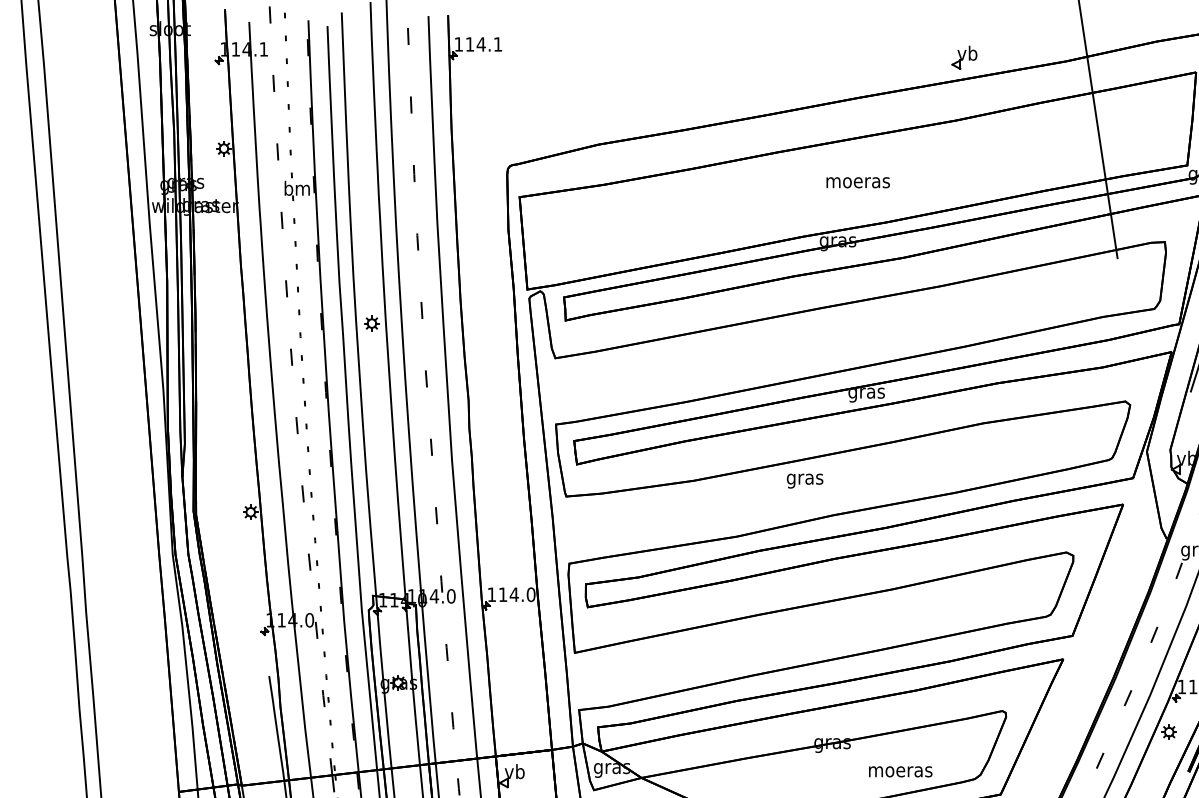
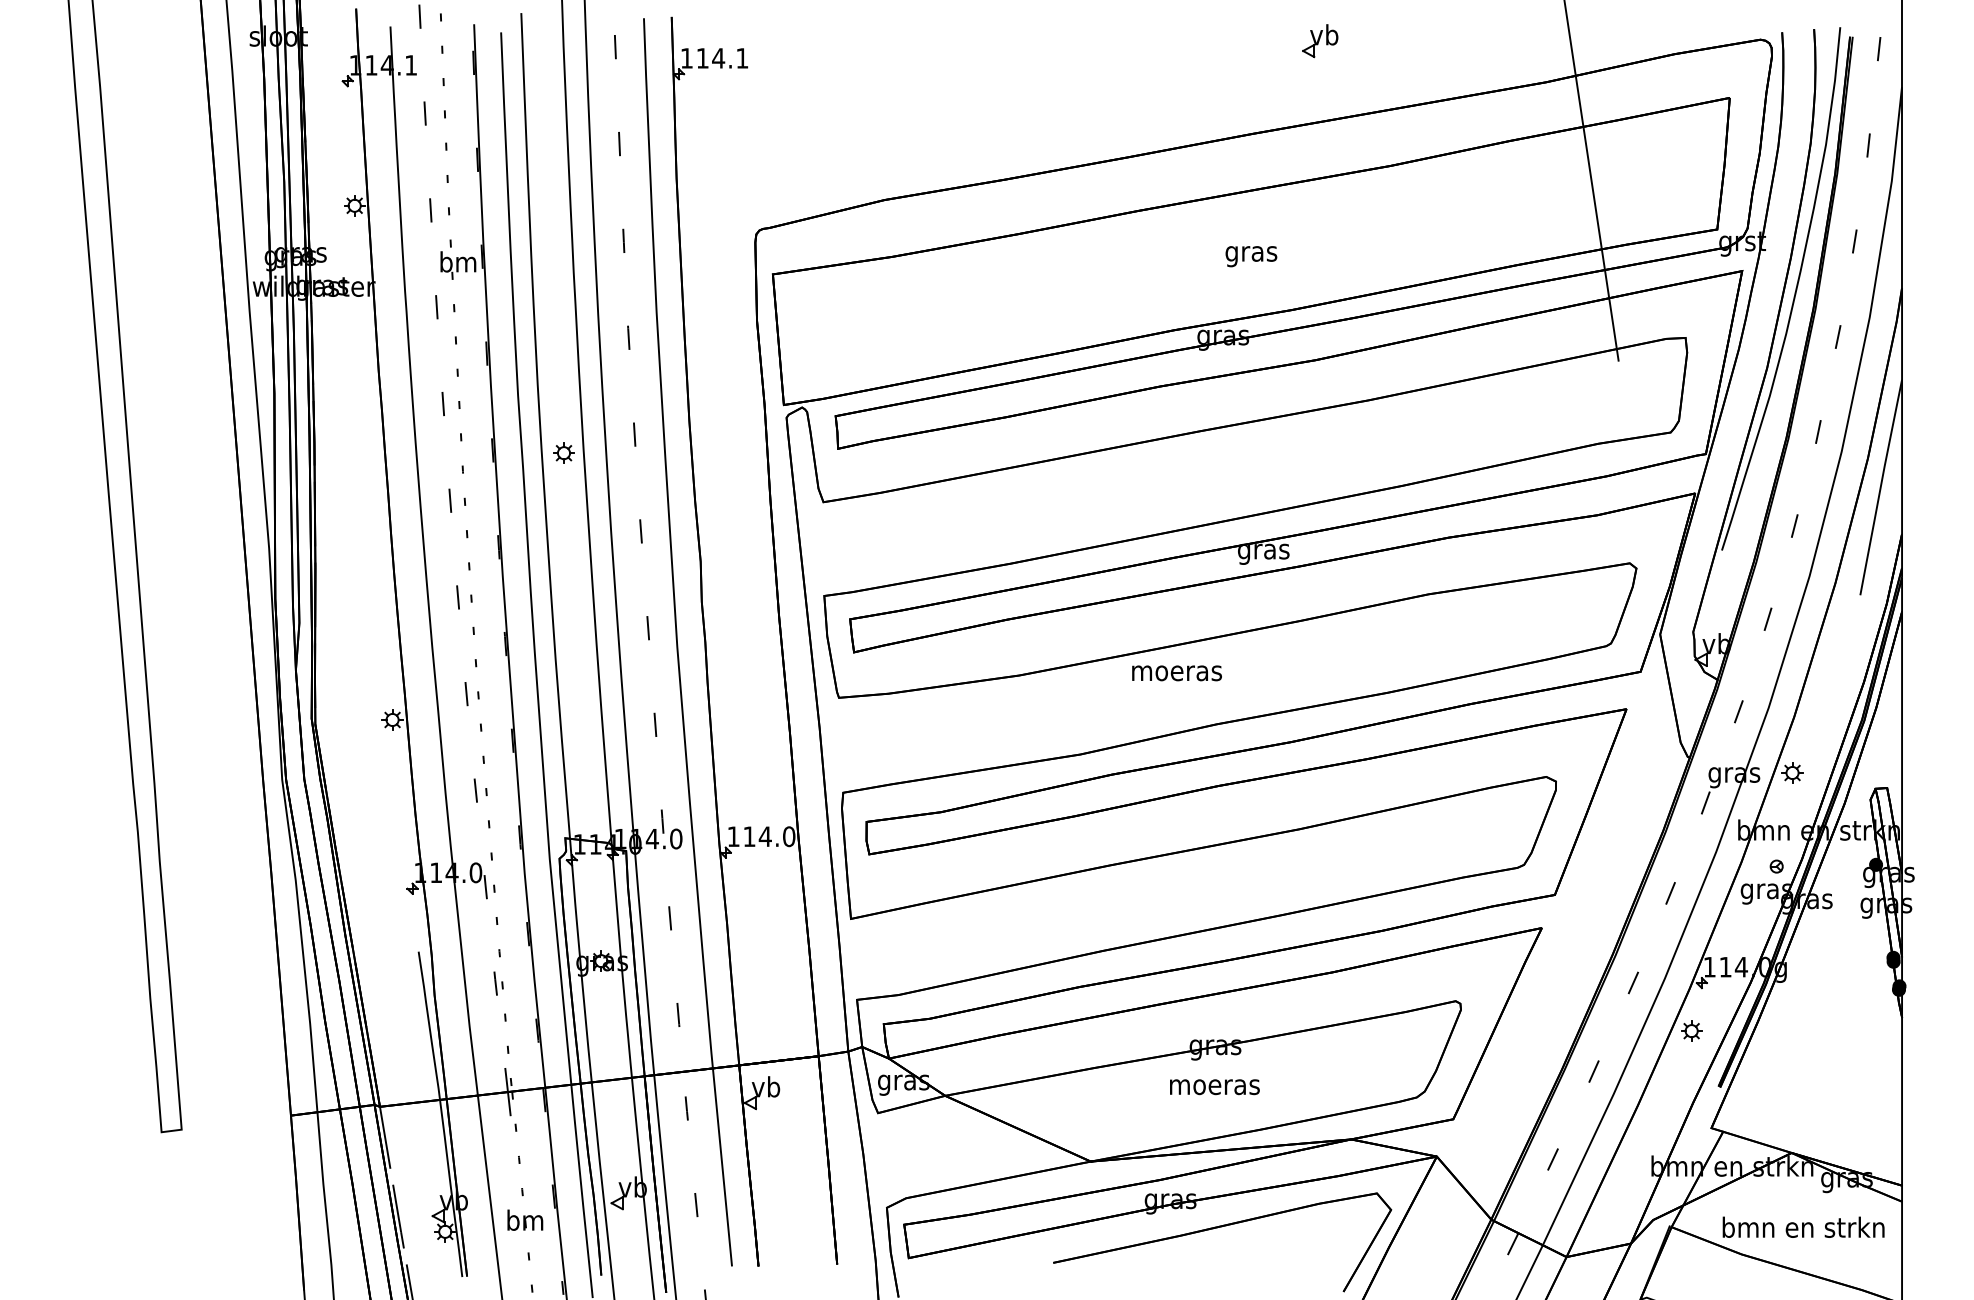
part: (964, 57) -> (1320, 41), moved
text: (858, 184) -> (1251, 256), moeras -> gras
text: (804, 480) -> (1176, 675), gras -> moeras
text: (900, 772) -> (1214, 1087), moved

